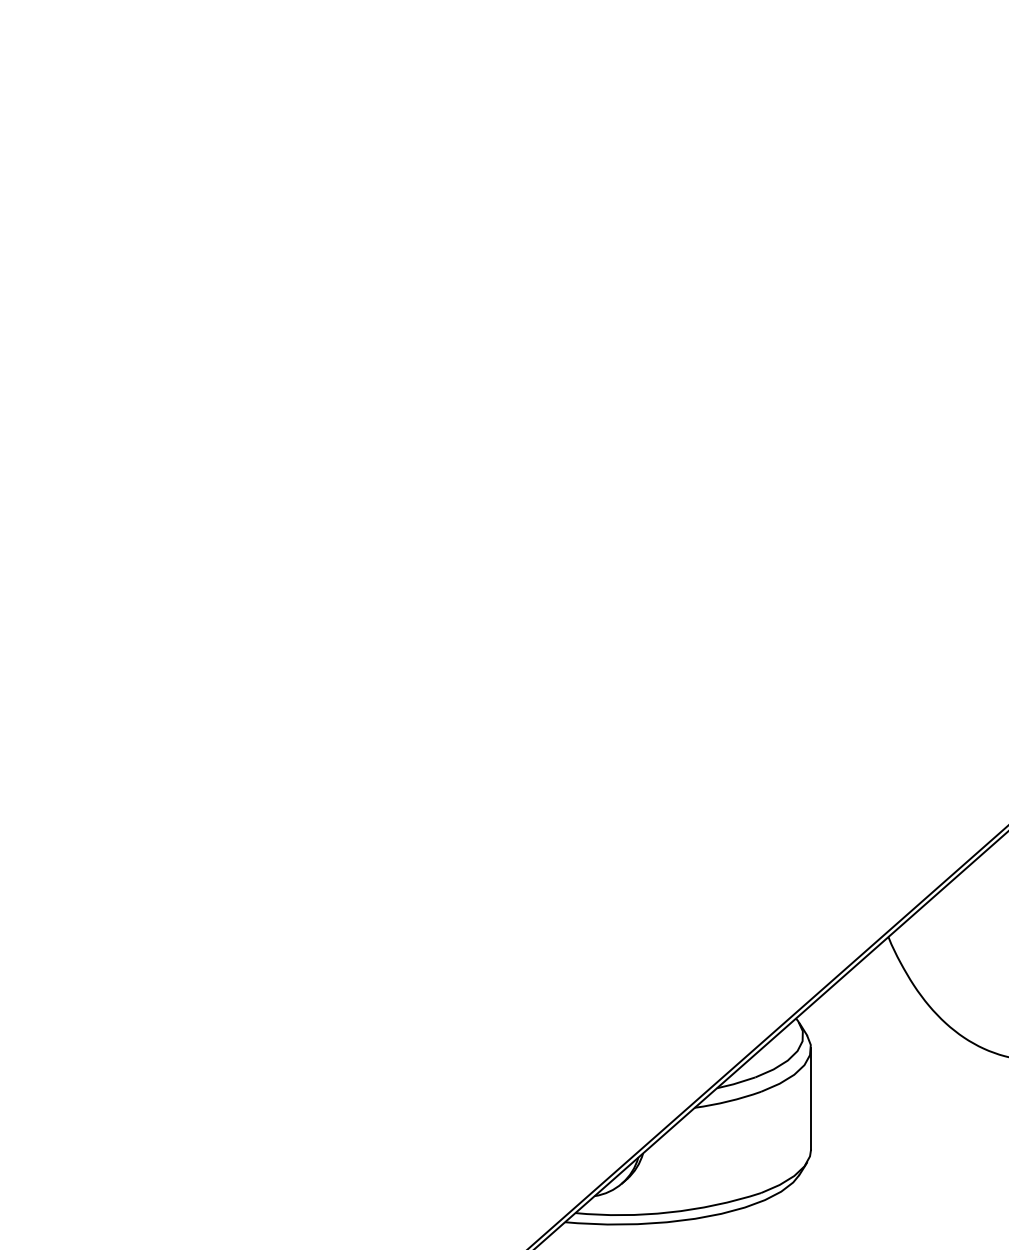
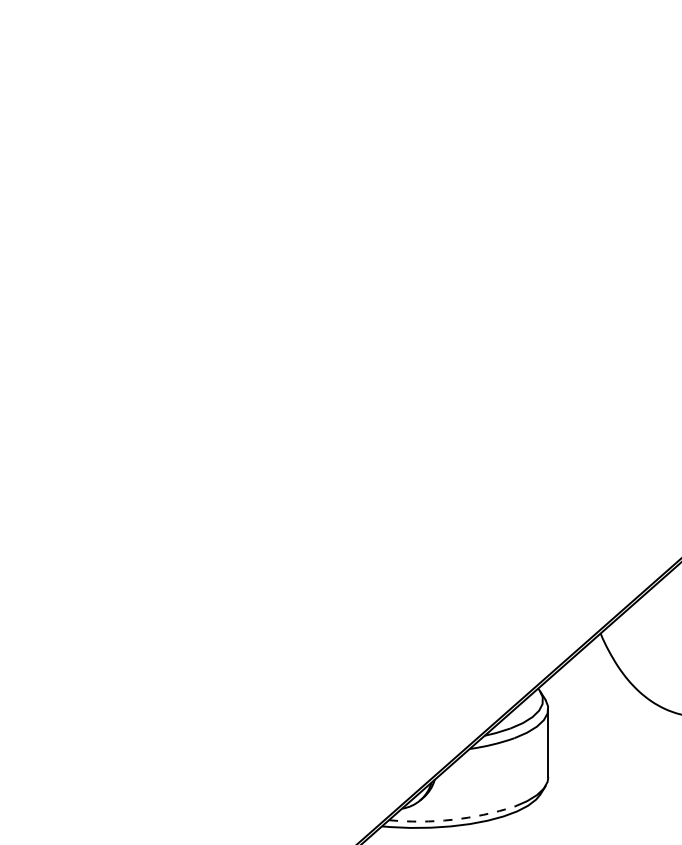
arc: (669, 1212) -> (452, 819), solid -> dashed

